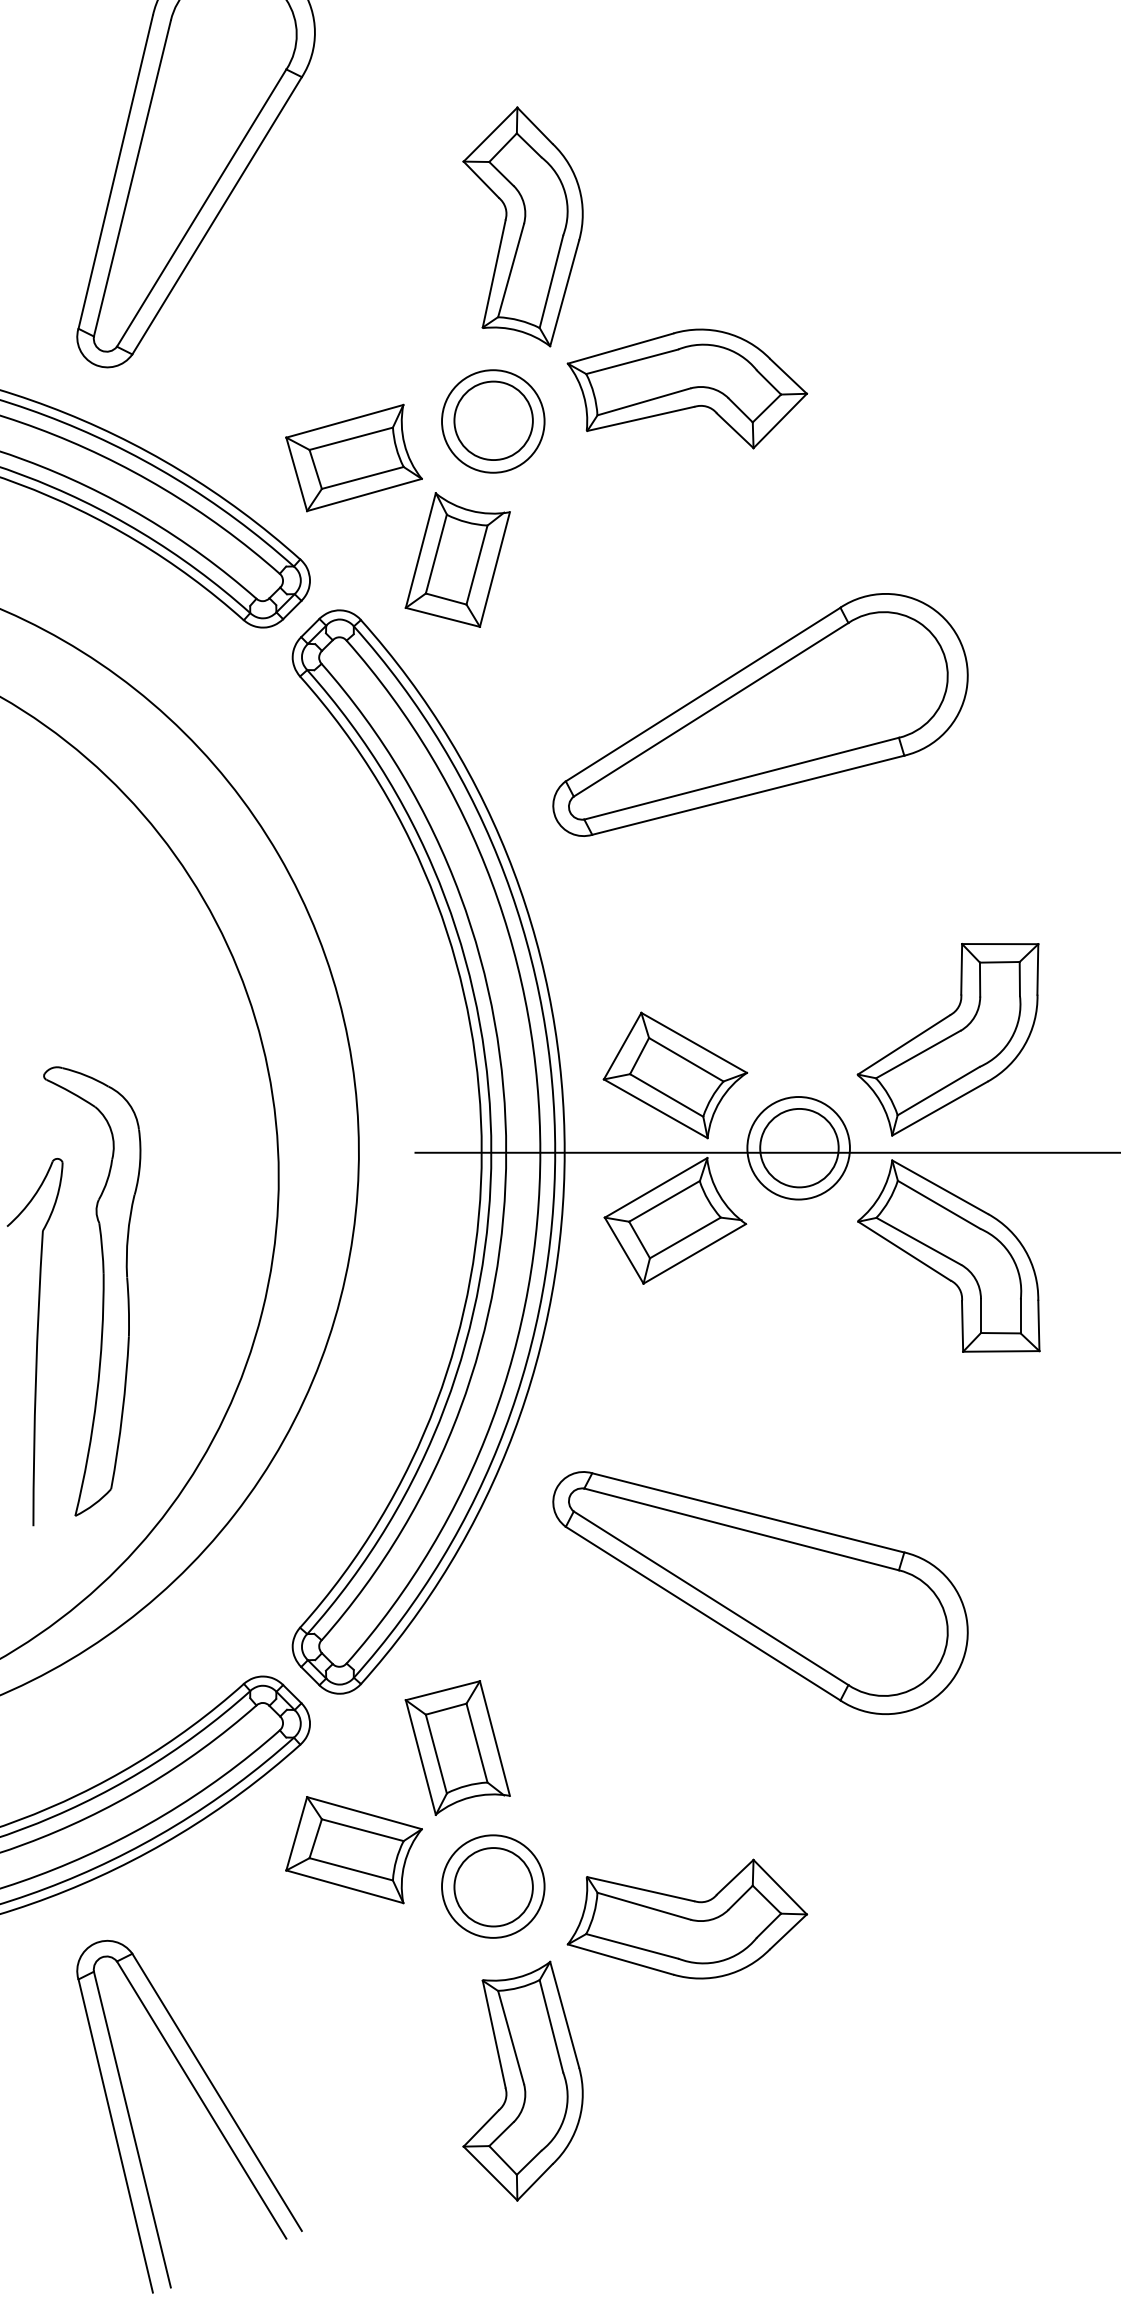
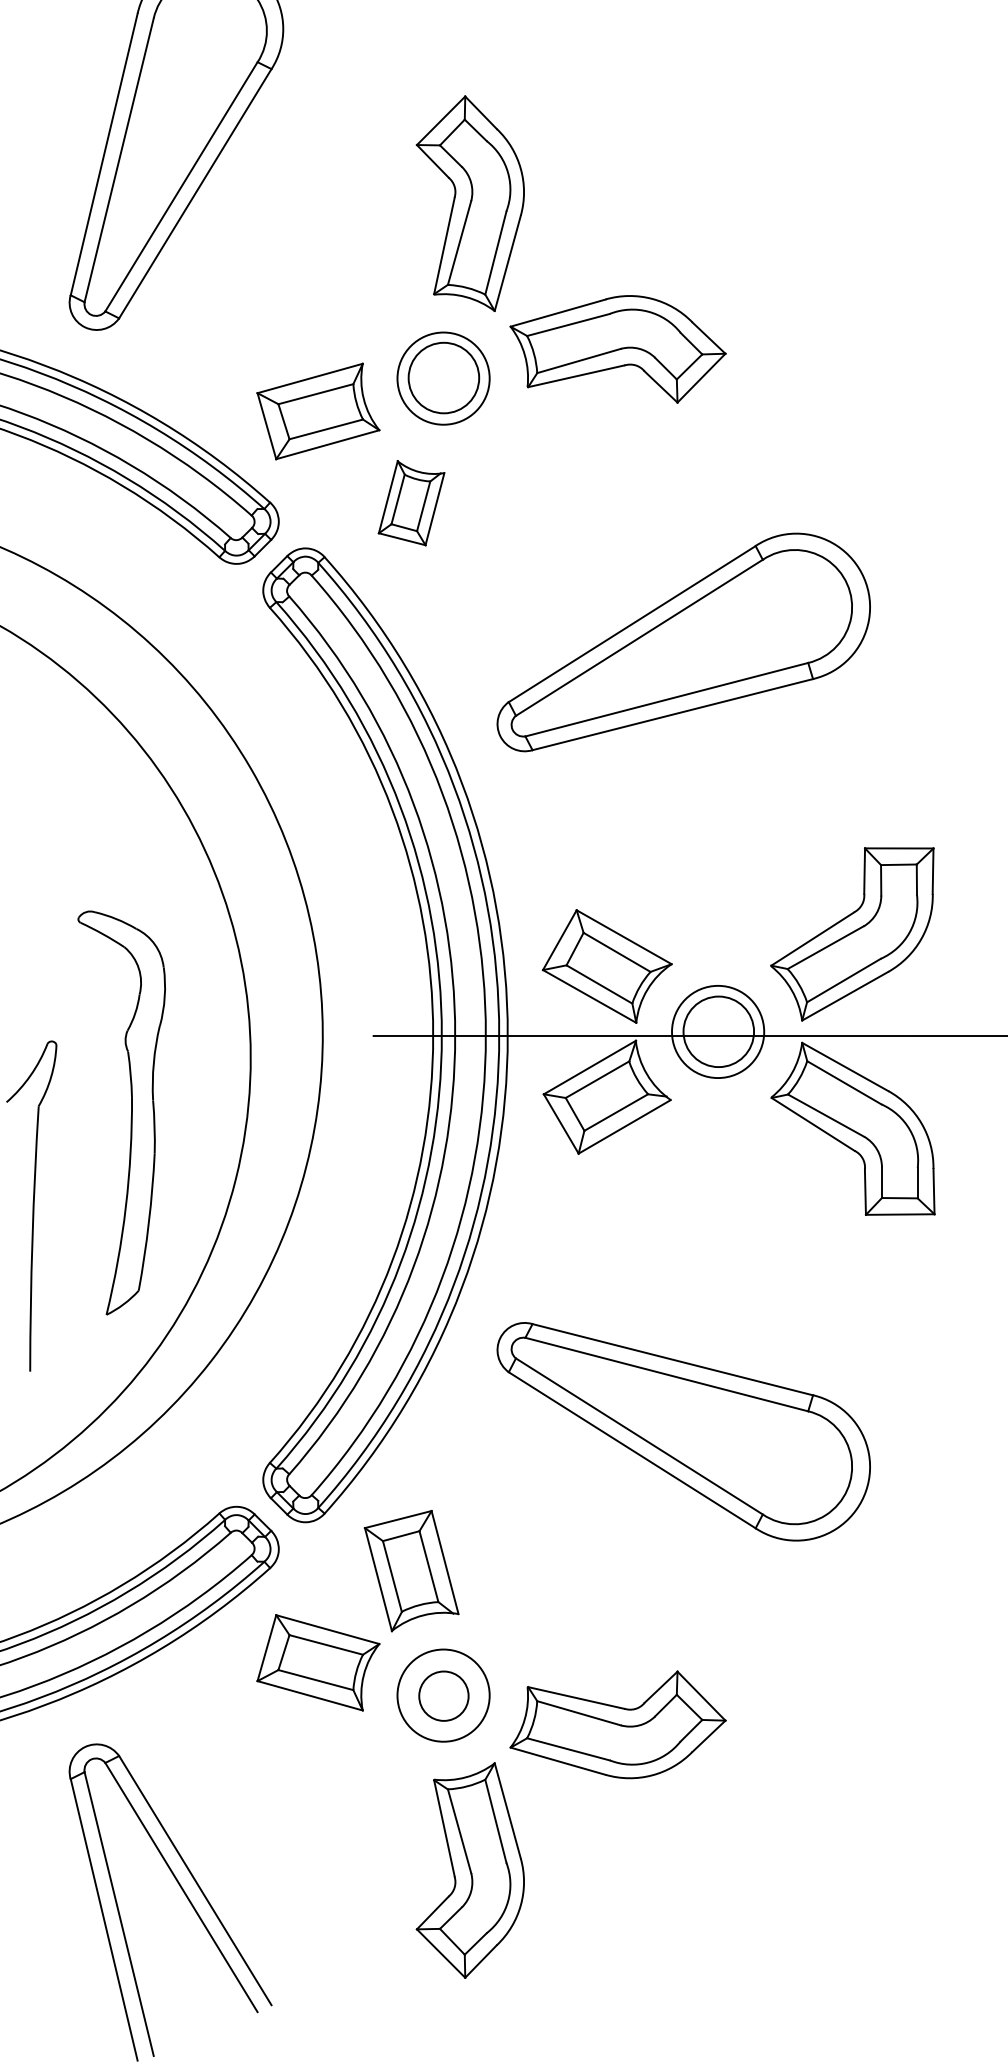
part: (457, 559) -> (411, 502), size x0.7
part: (102, 1291) -> (130, 1113), moved
circle: (493, 1887) -> (443, 1696), size x0.7

